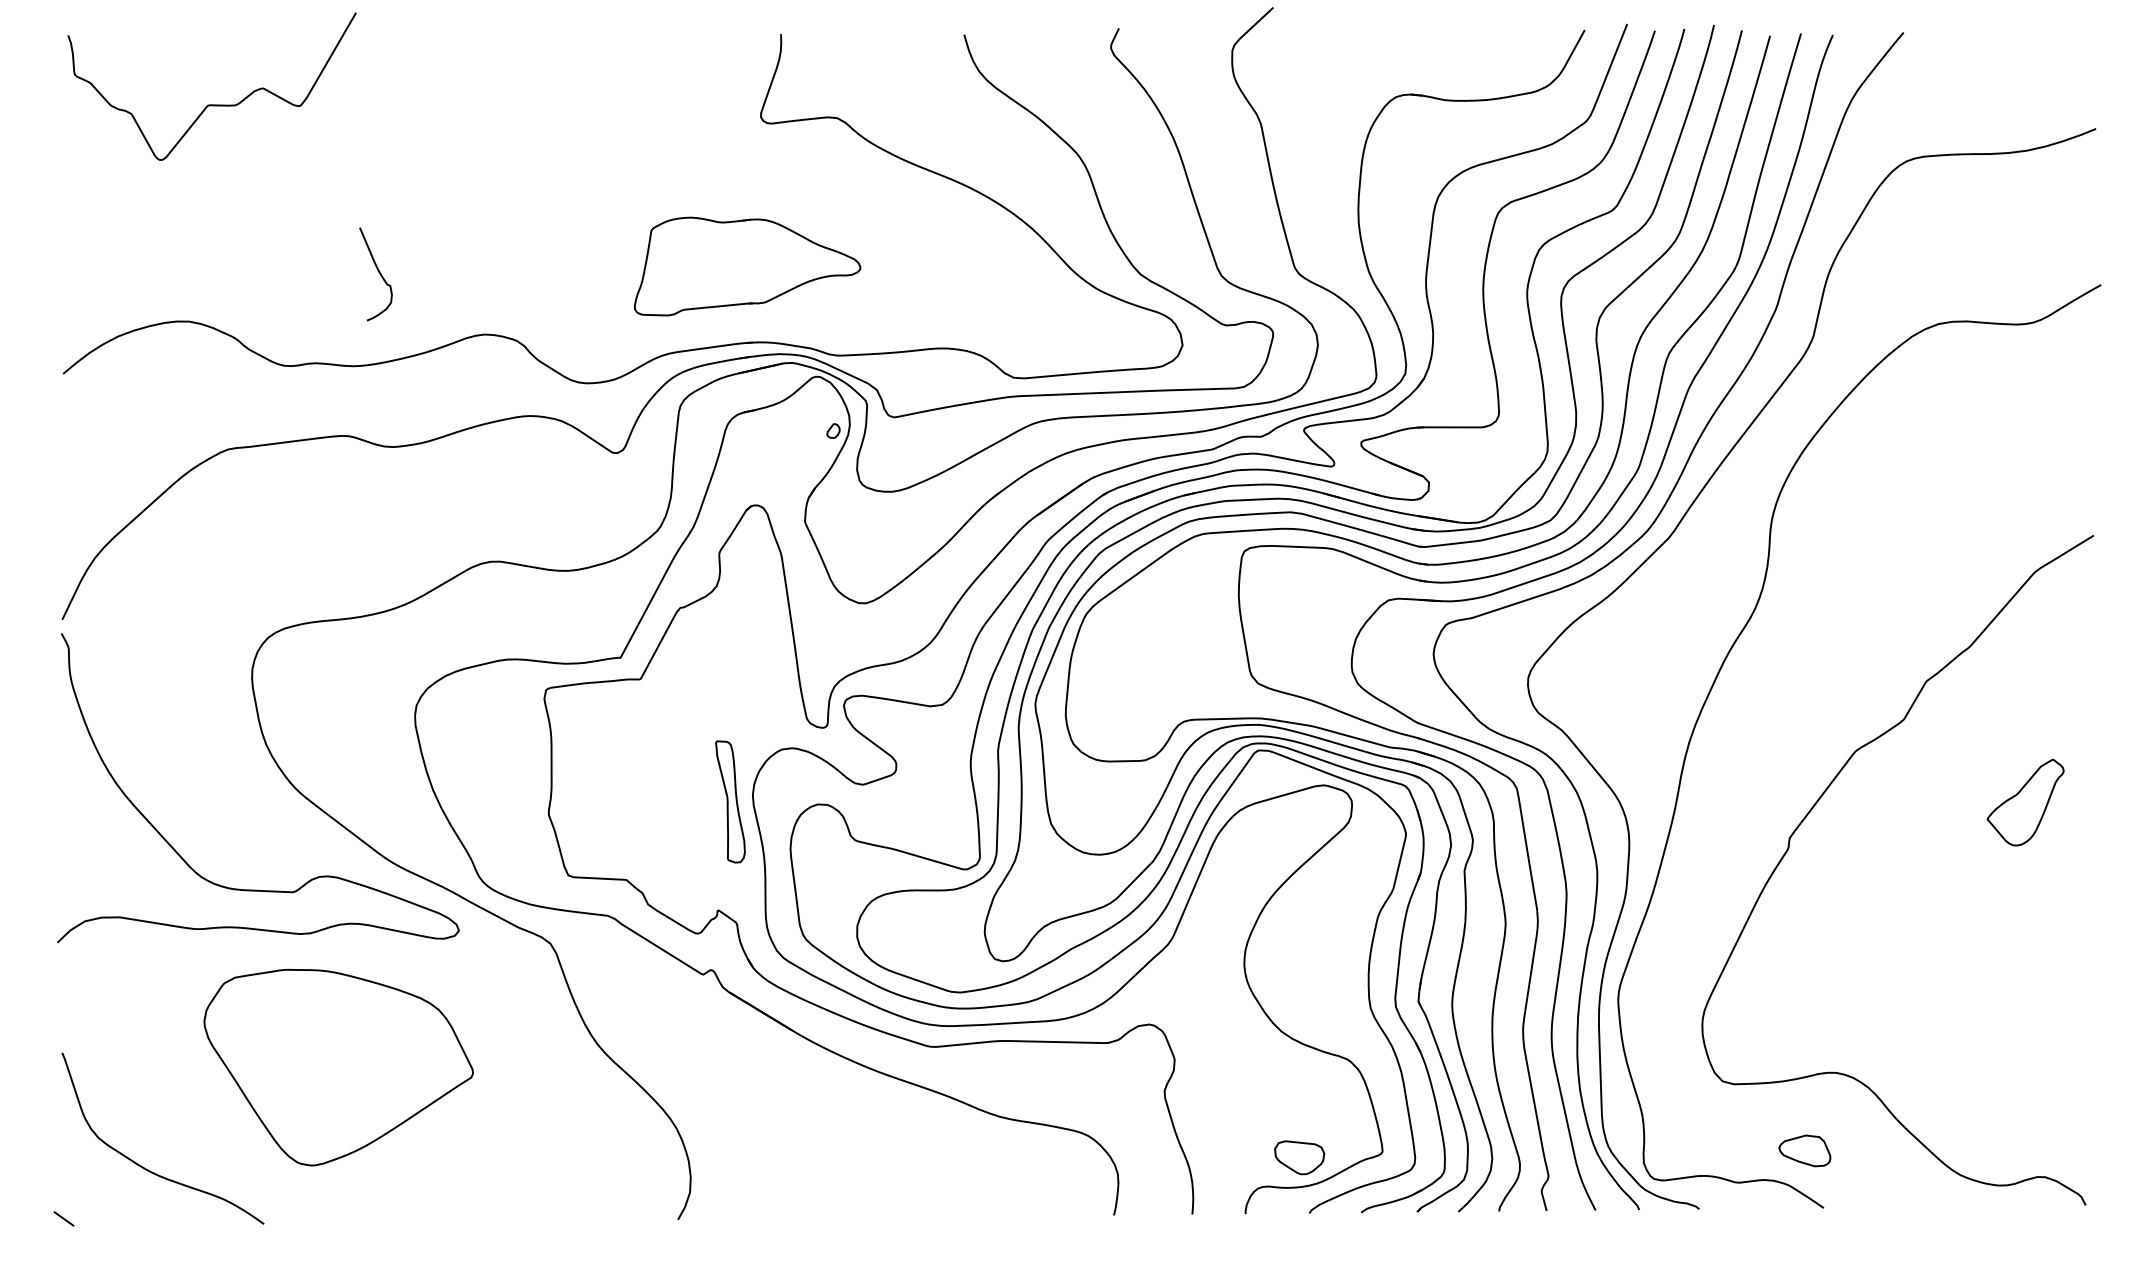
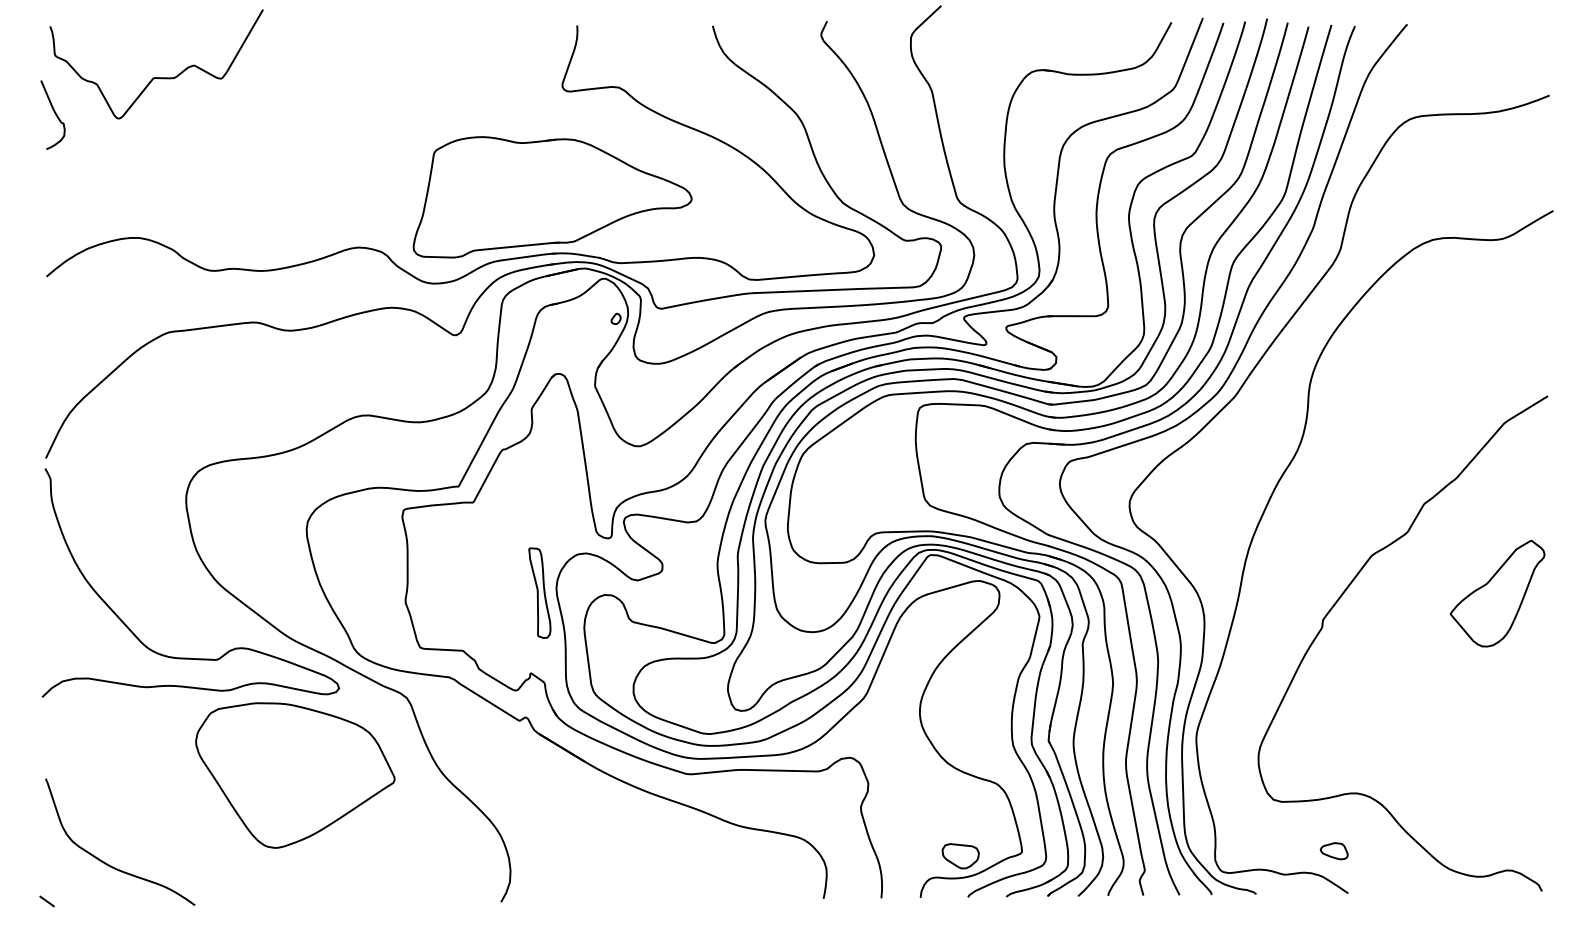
part: (747, 266) -> (552, 197), size x1.67
curve: (378, 272) -> (54, 113), moved
part: (2025, 802) -> (1497, 593), size x1.67
part: (338, 1067) -> (295, 775), moved
part: (1804, 1150) -> (1334, 850), size x0.71

